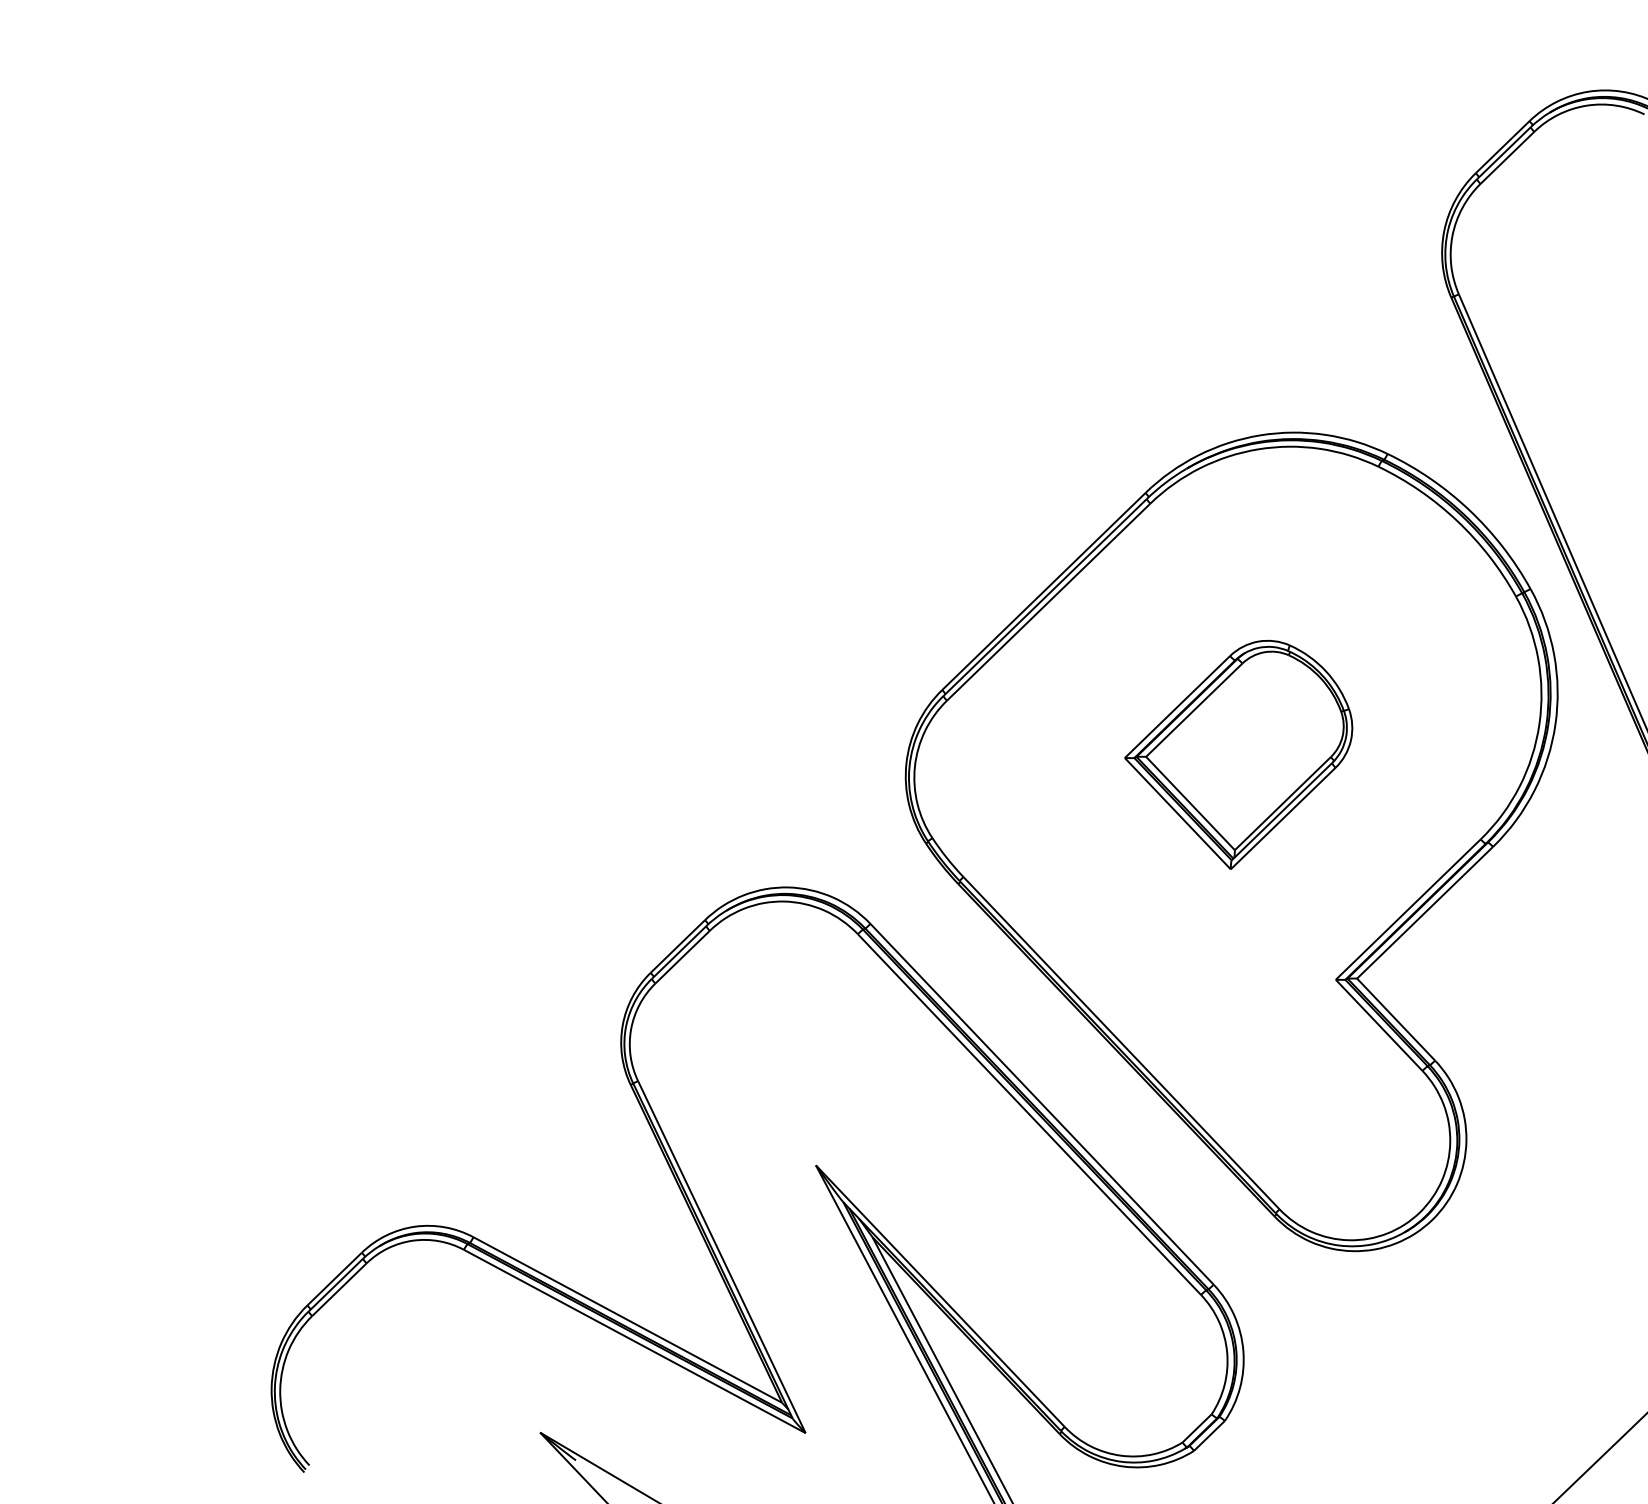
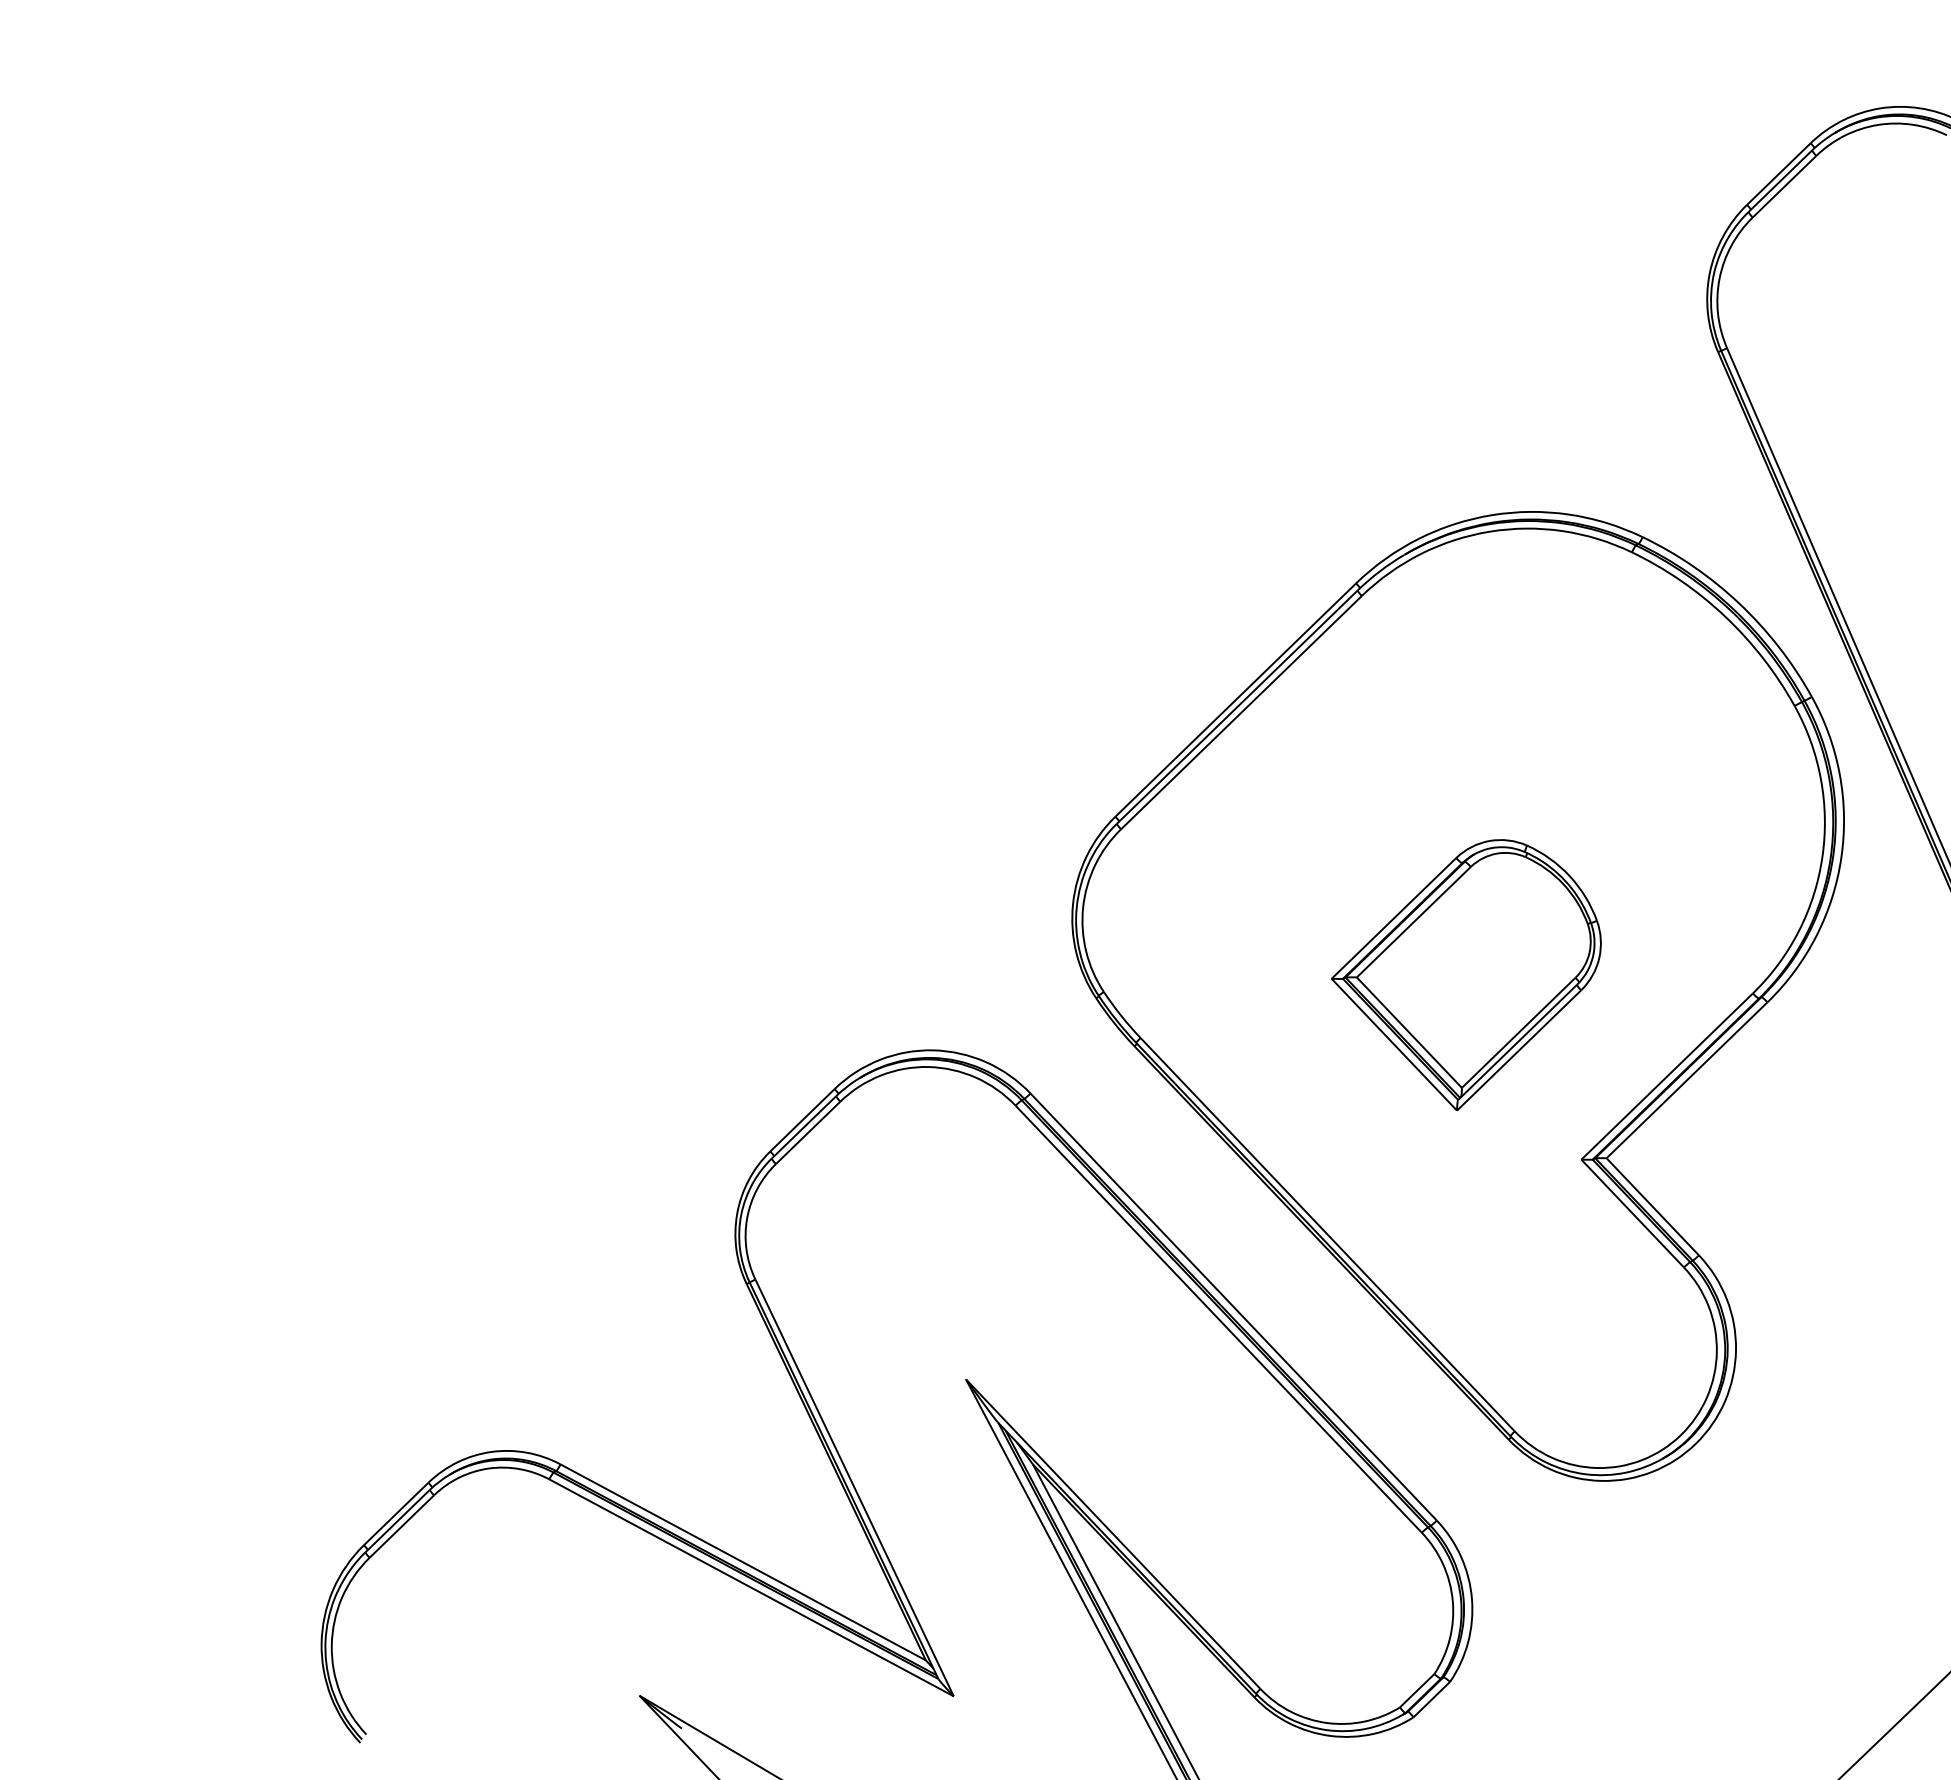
part: (1238, 754) -> (1466, 974), moved

